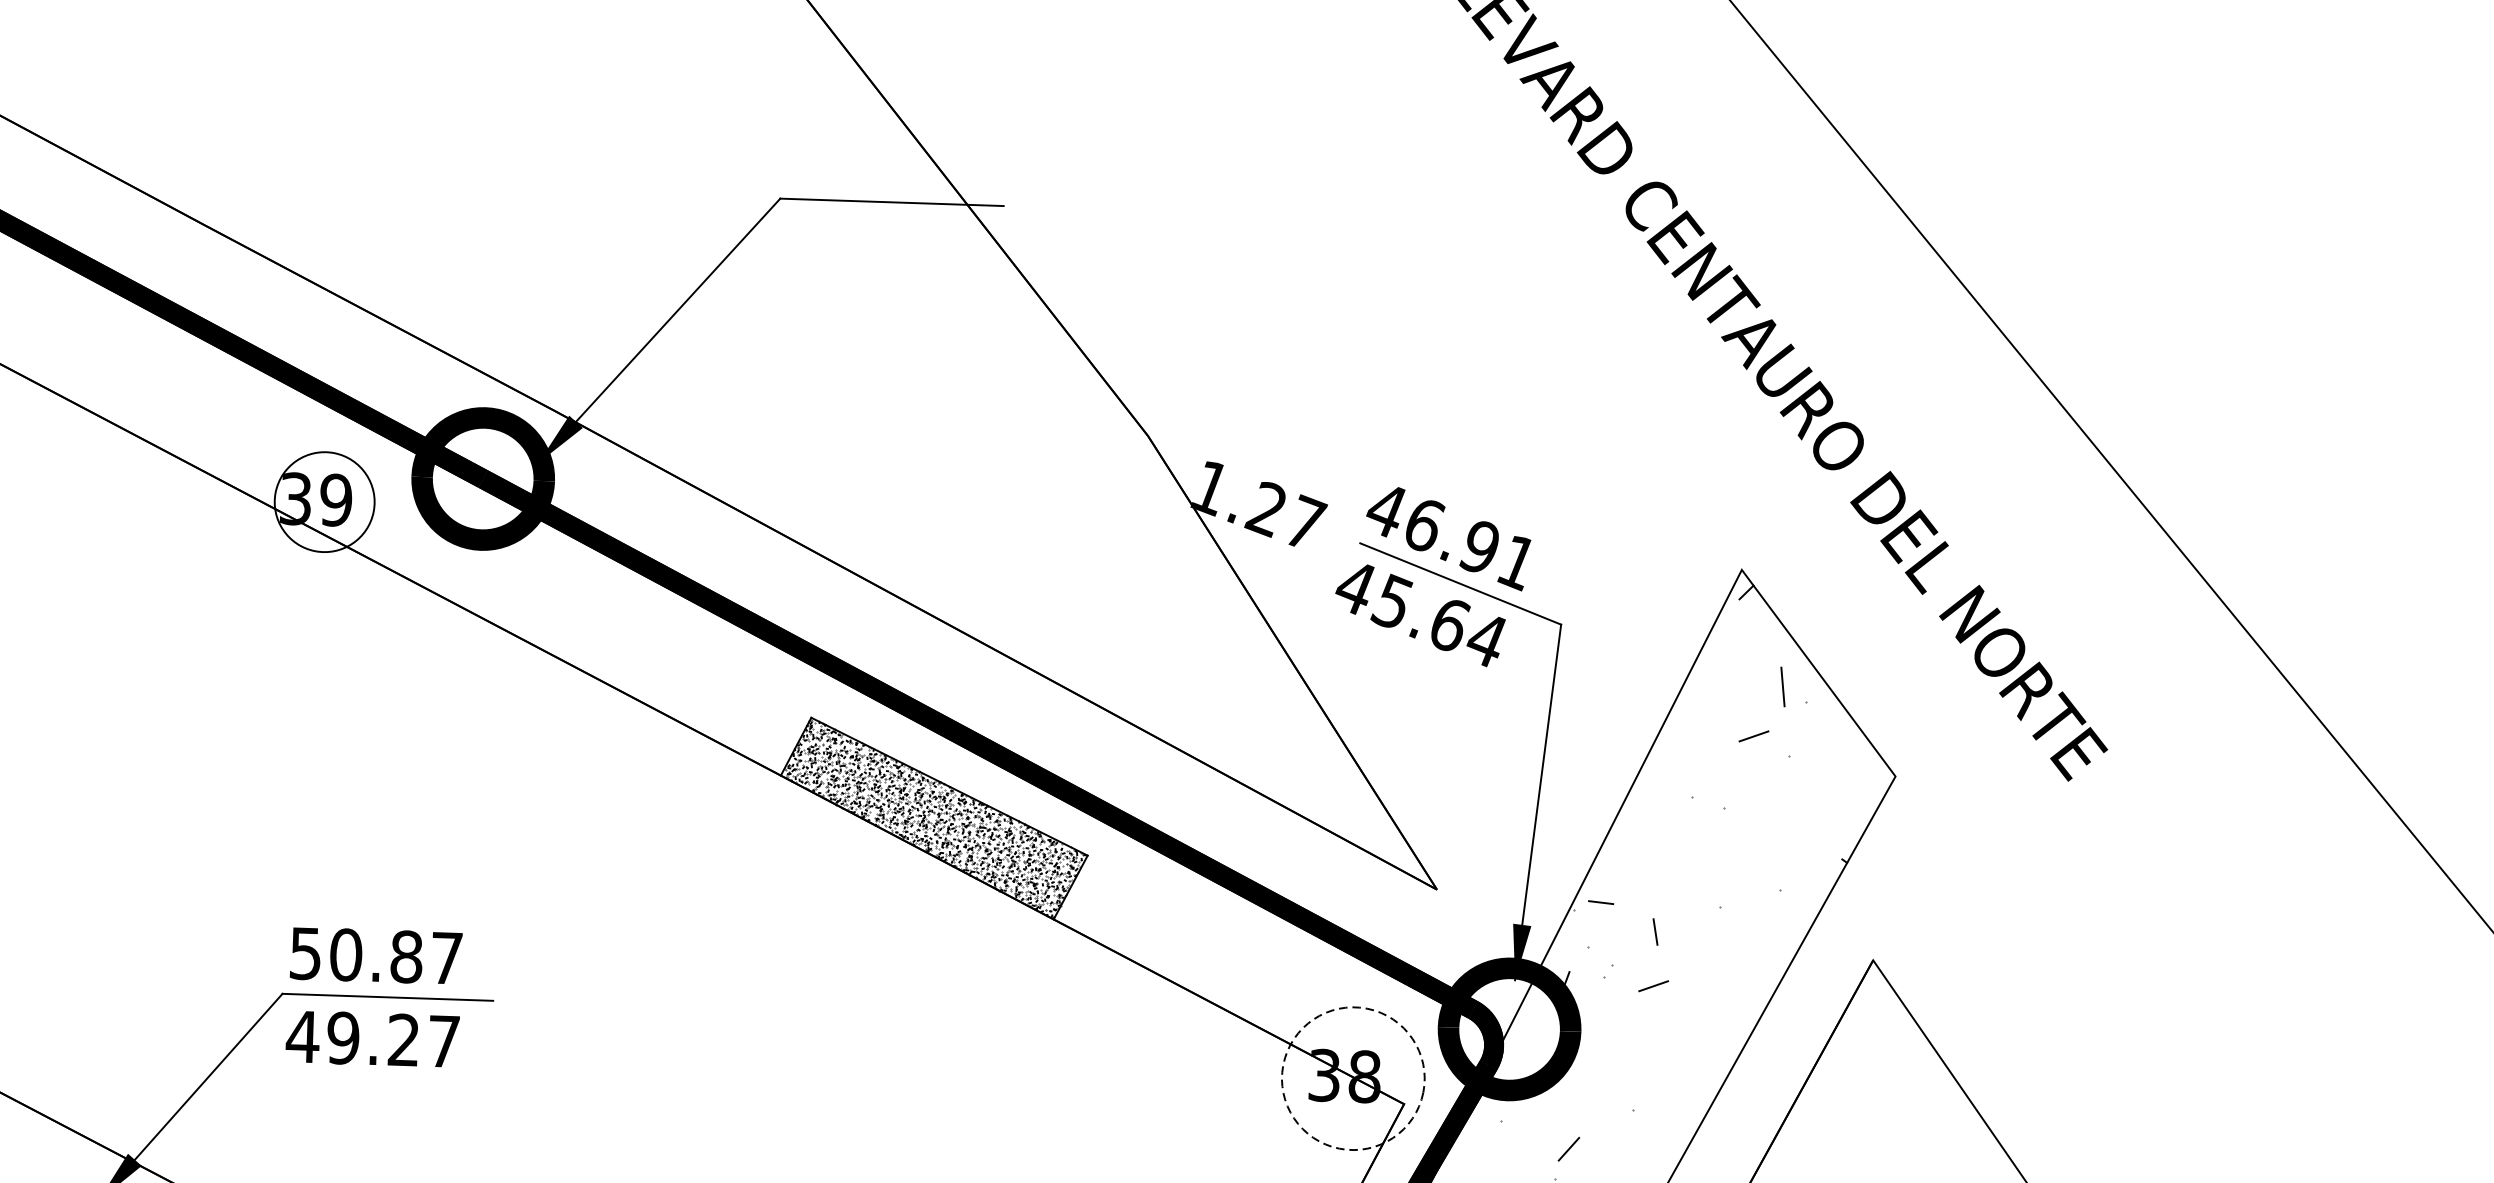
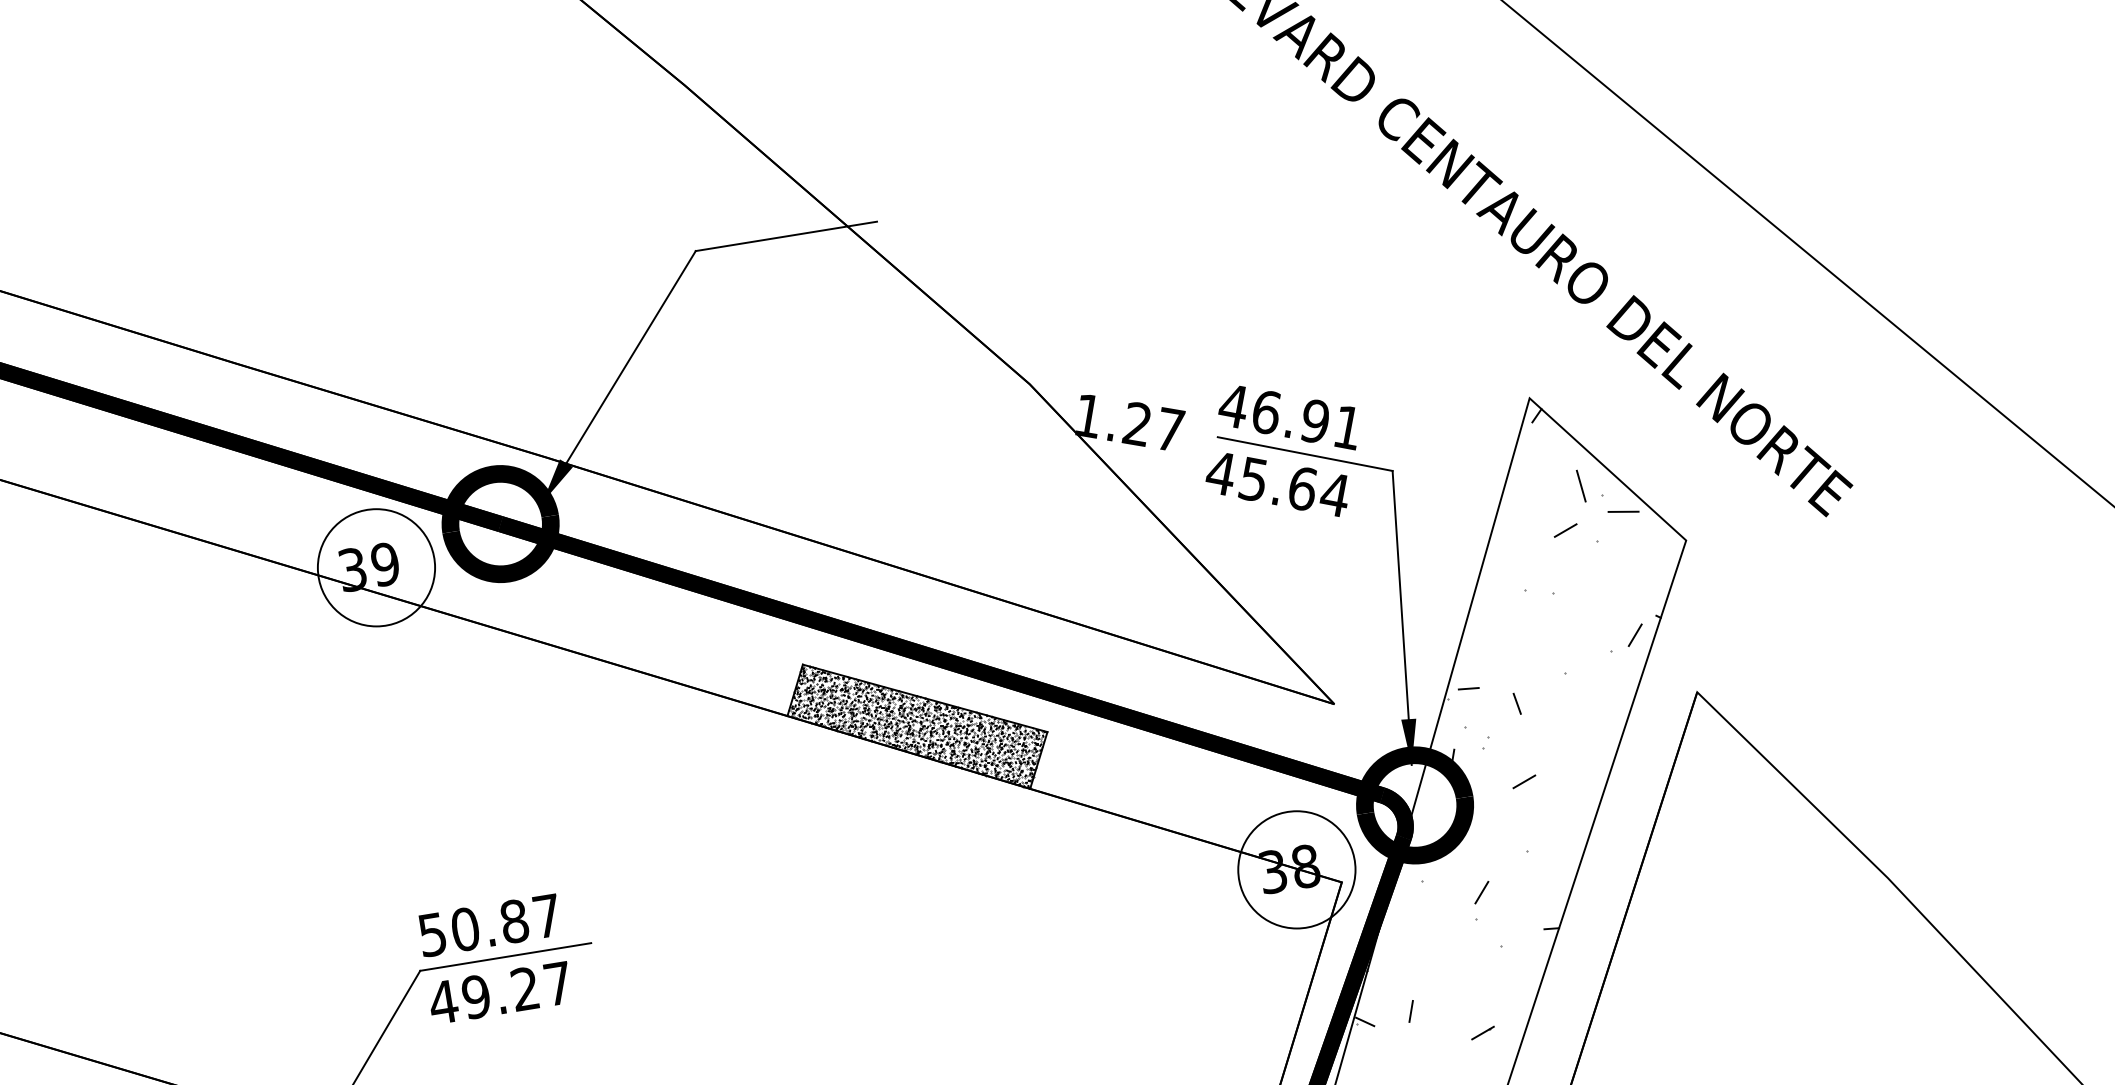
circle: (324, 501) -> (376, 567), size x1.43
line: (1827, 727) -> (1623, 511), added
line: (1811, 877) -> (1634, 635), added
line: (1653, 985) -> (1524, 781), moved
circle: (1352, 1078) -> (1296, 869), dashed -> solid

